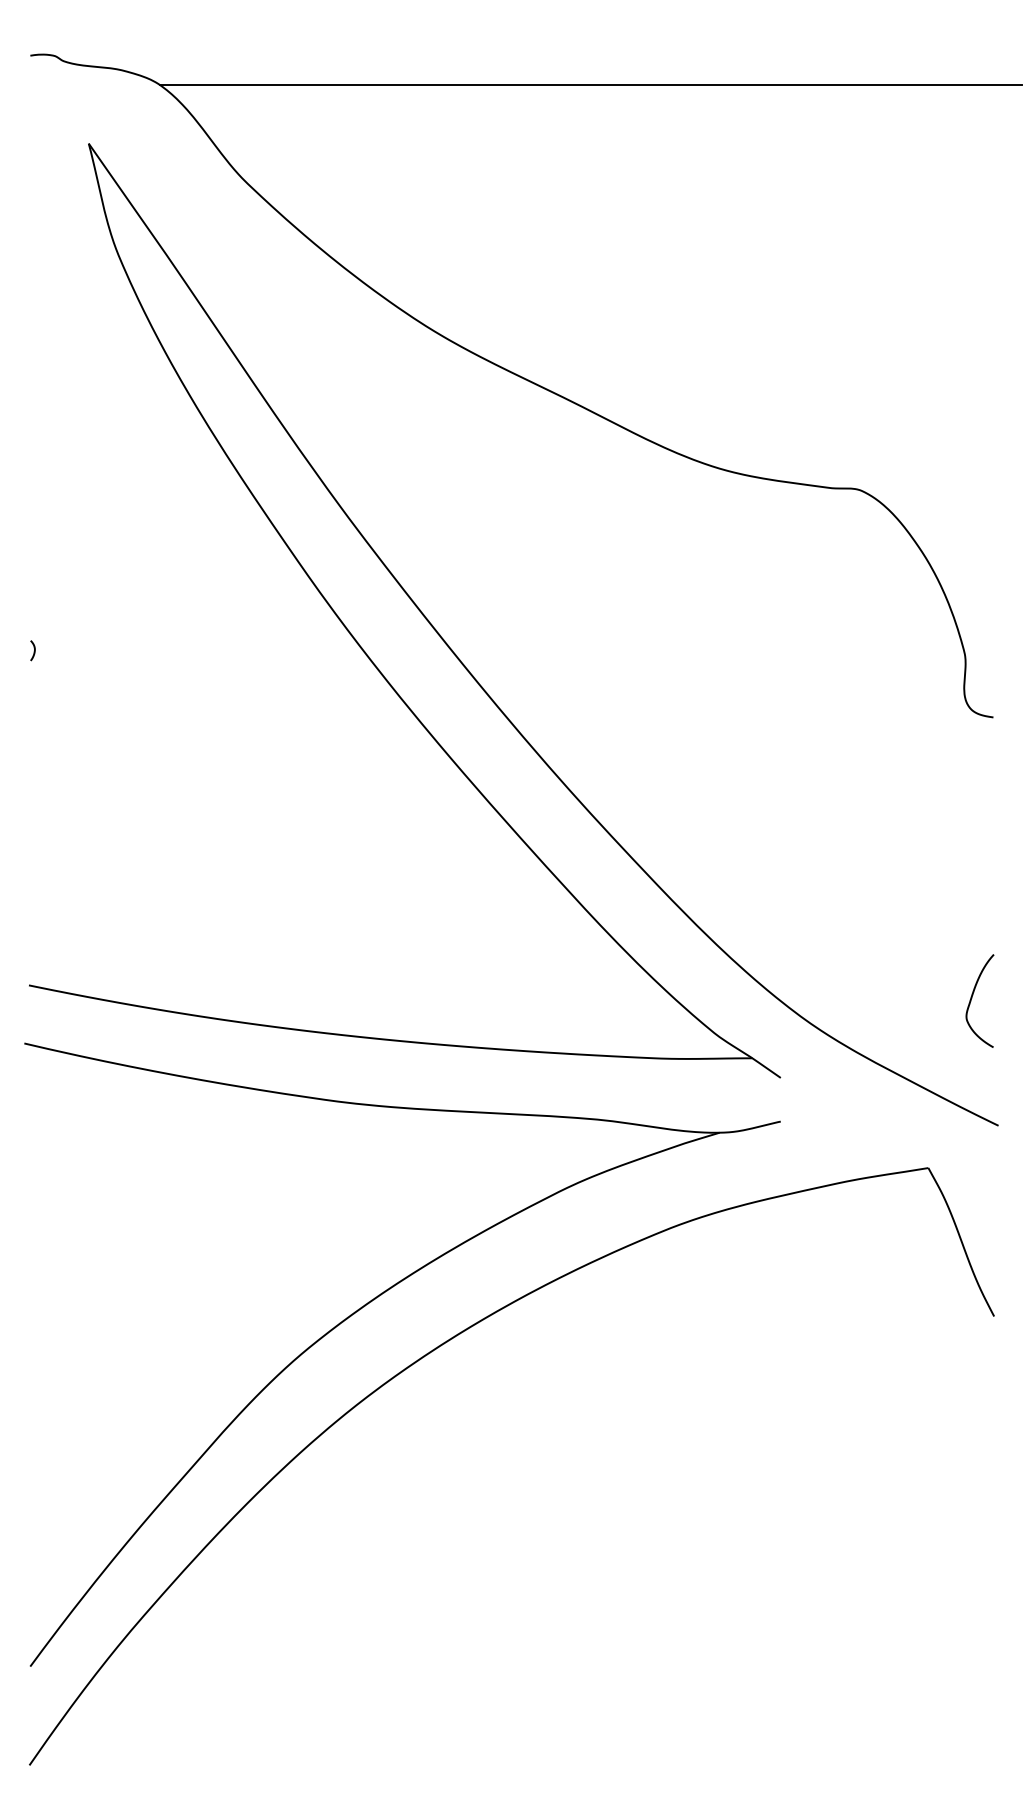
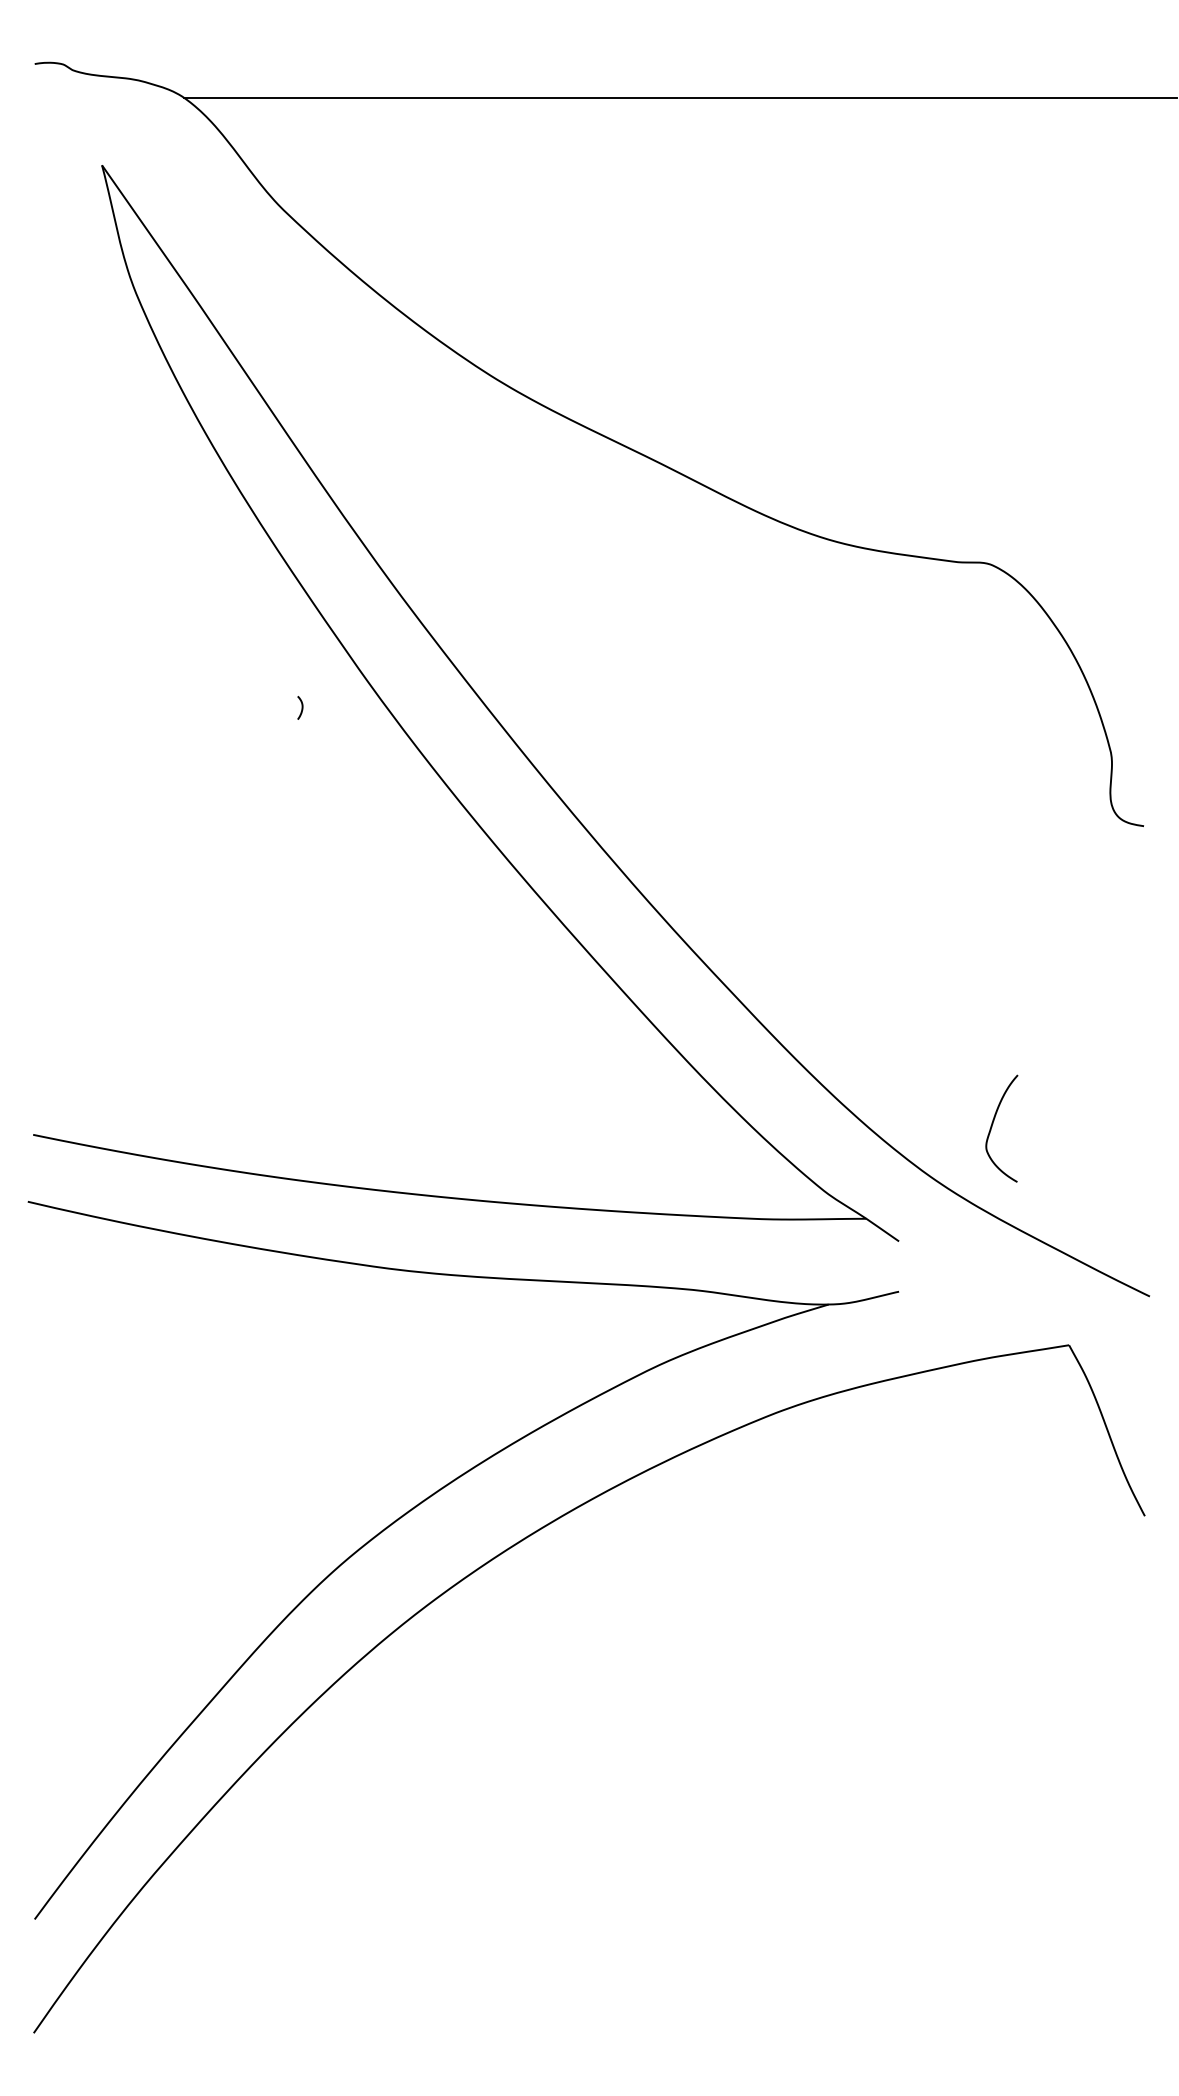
curve: (33, 651) -> (300, 708), moved
curve: (972, 998) -> (993, 1125), moved

